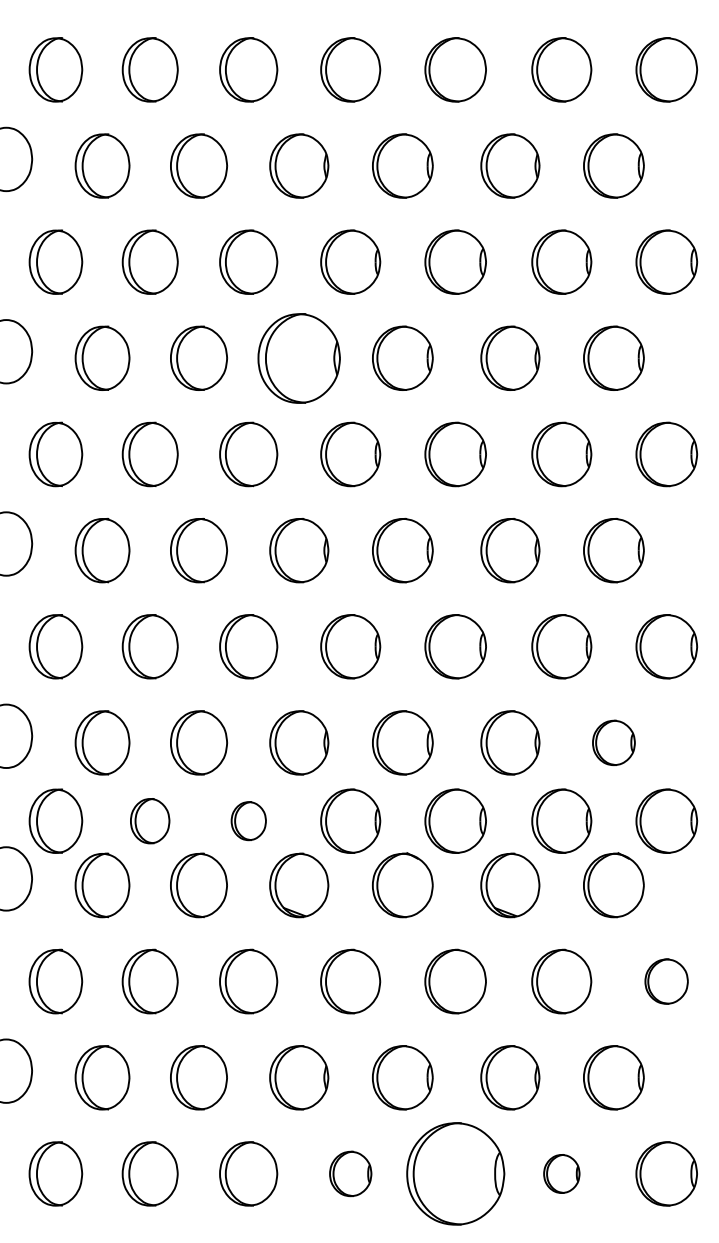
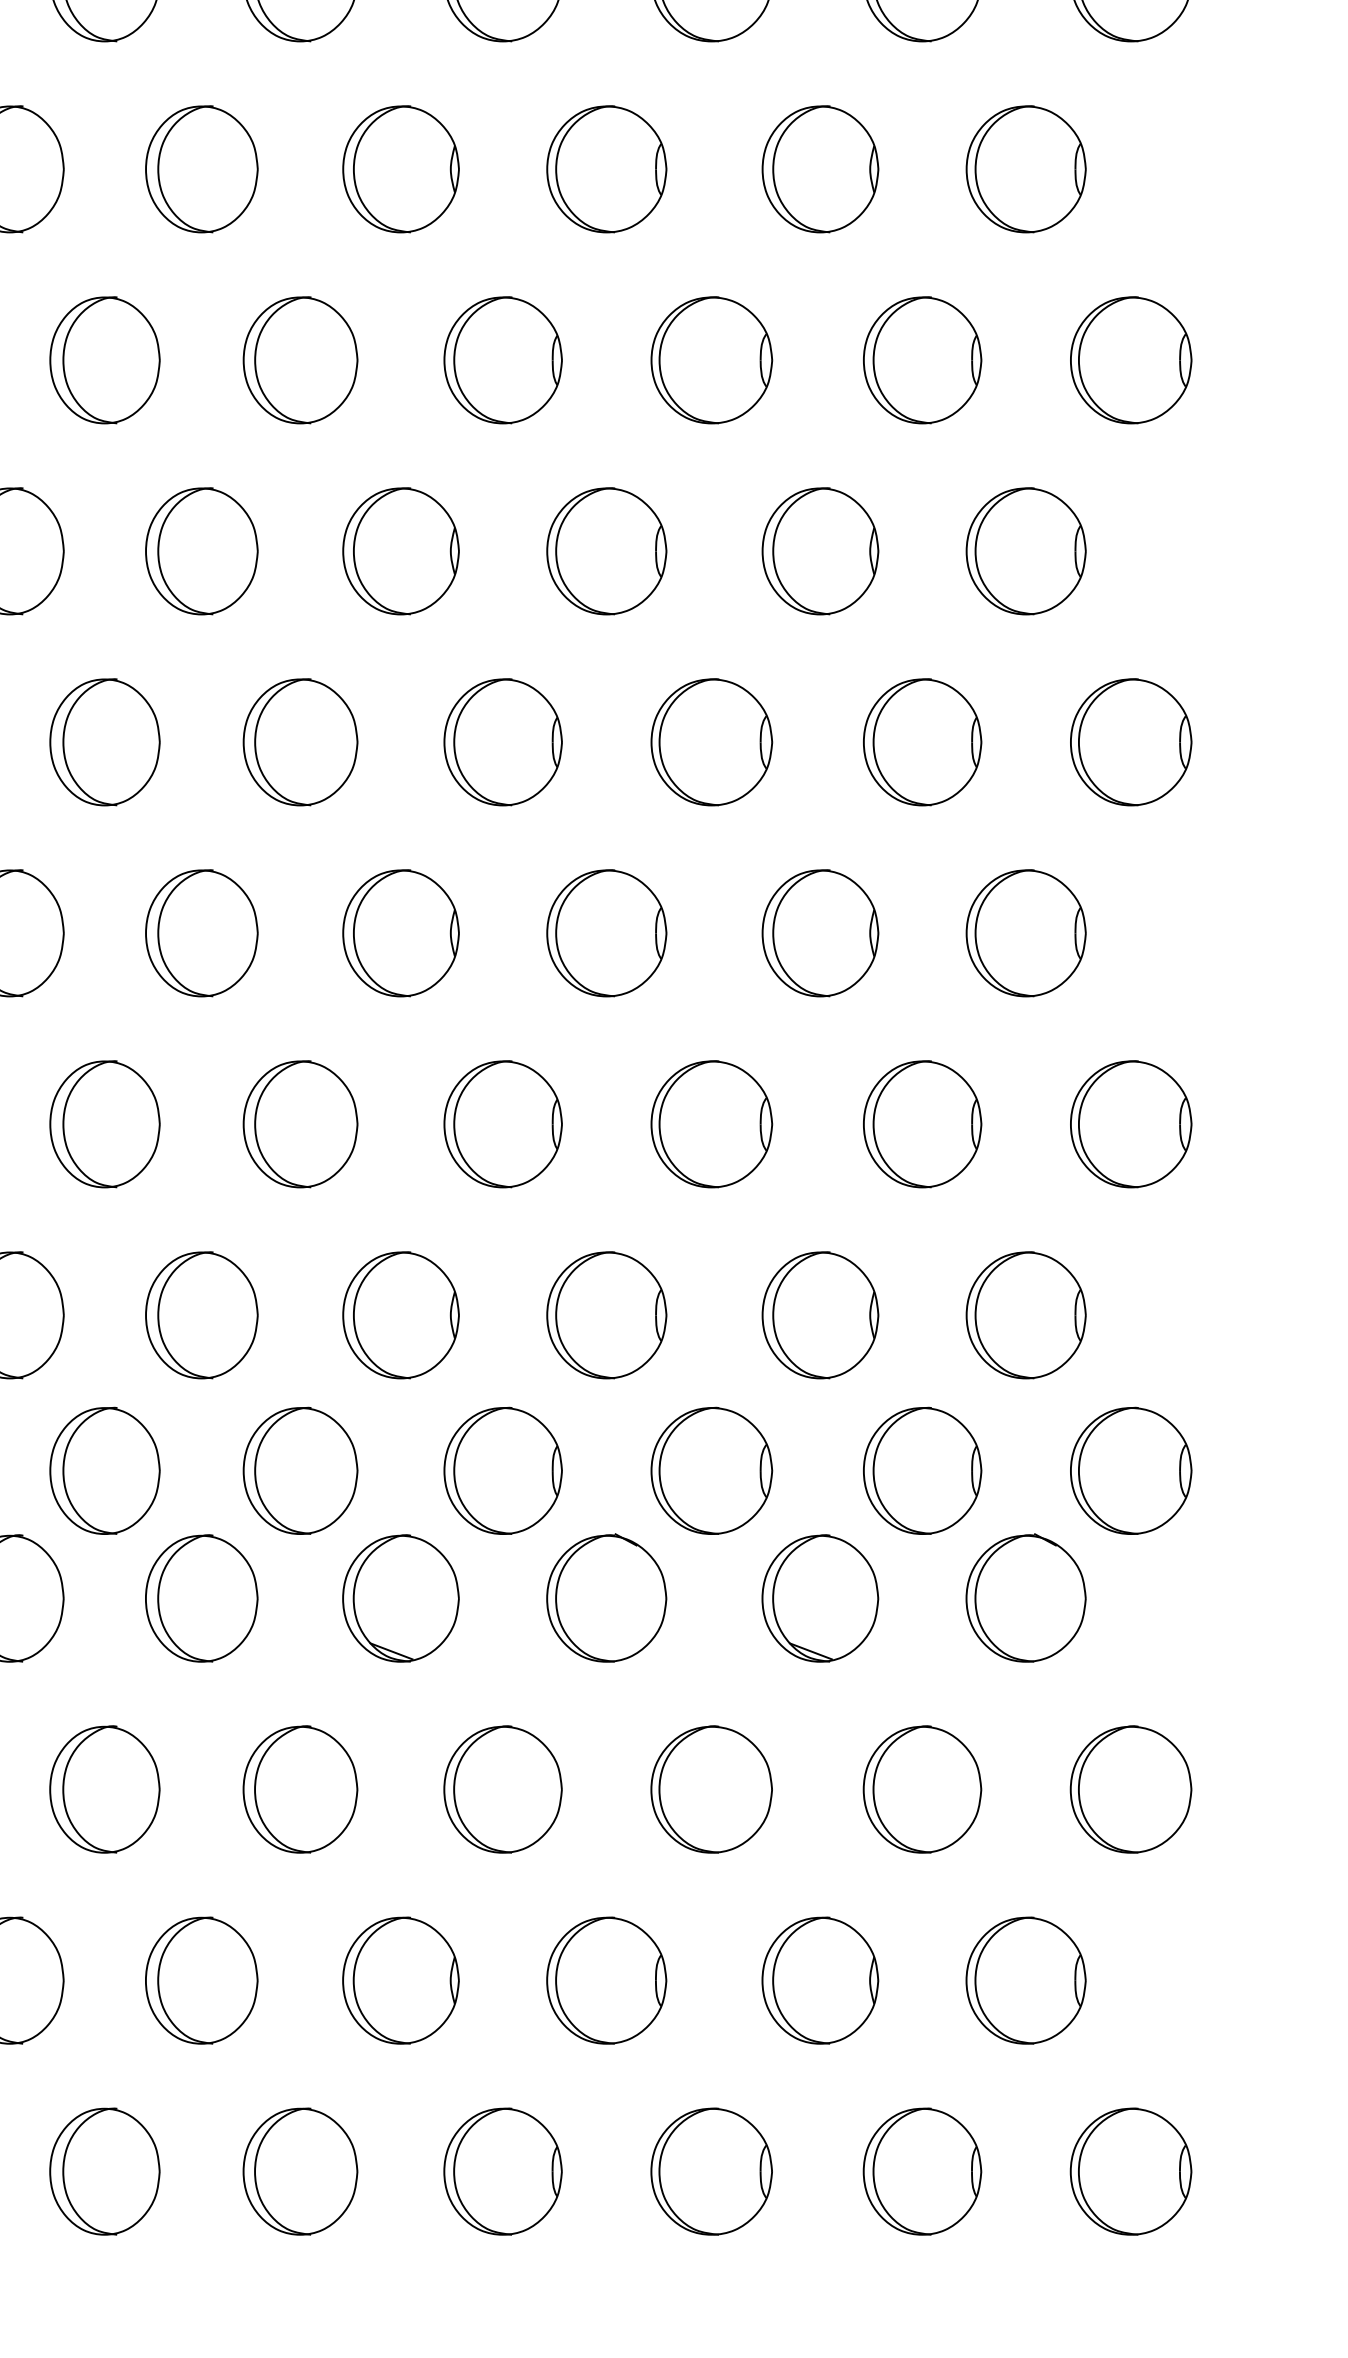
part: (299, 357) -> (401, 549), size x0.71
part: (613, 742) -> (1025, 1314), size x1.43
part: (149, 820) -> (103, 1469), size x1.43
part: (248, 820) -> (300, 1469), size x1.67
part: (666, 981) -> (1130, 1789), size x1.43
part: (350, 1173) -> (502, 2170), size x1.43
part: (455, 1173) -> (711, 2170), size x0.62
part: (561, 1173) -> (921, 2170), size x1.67

